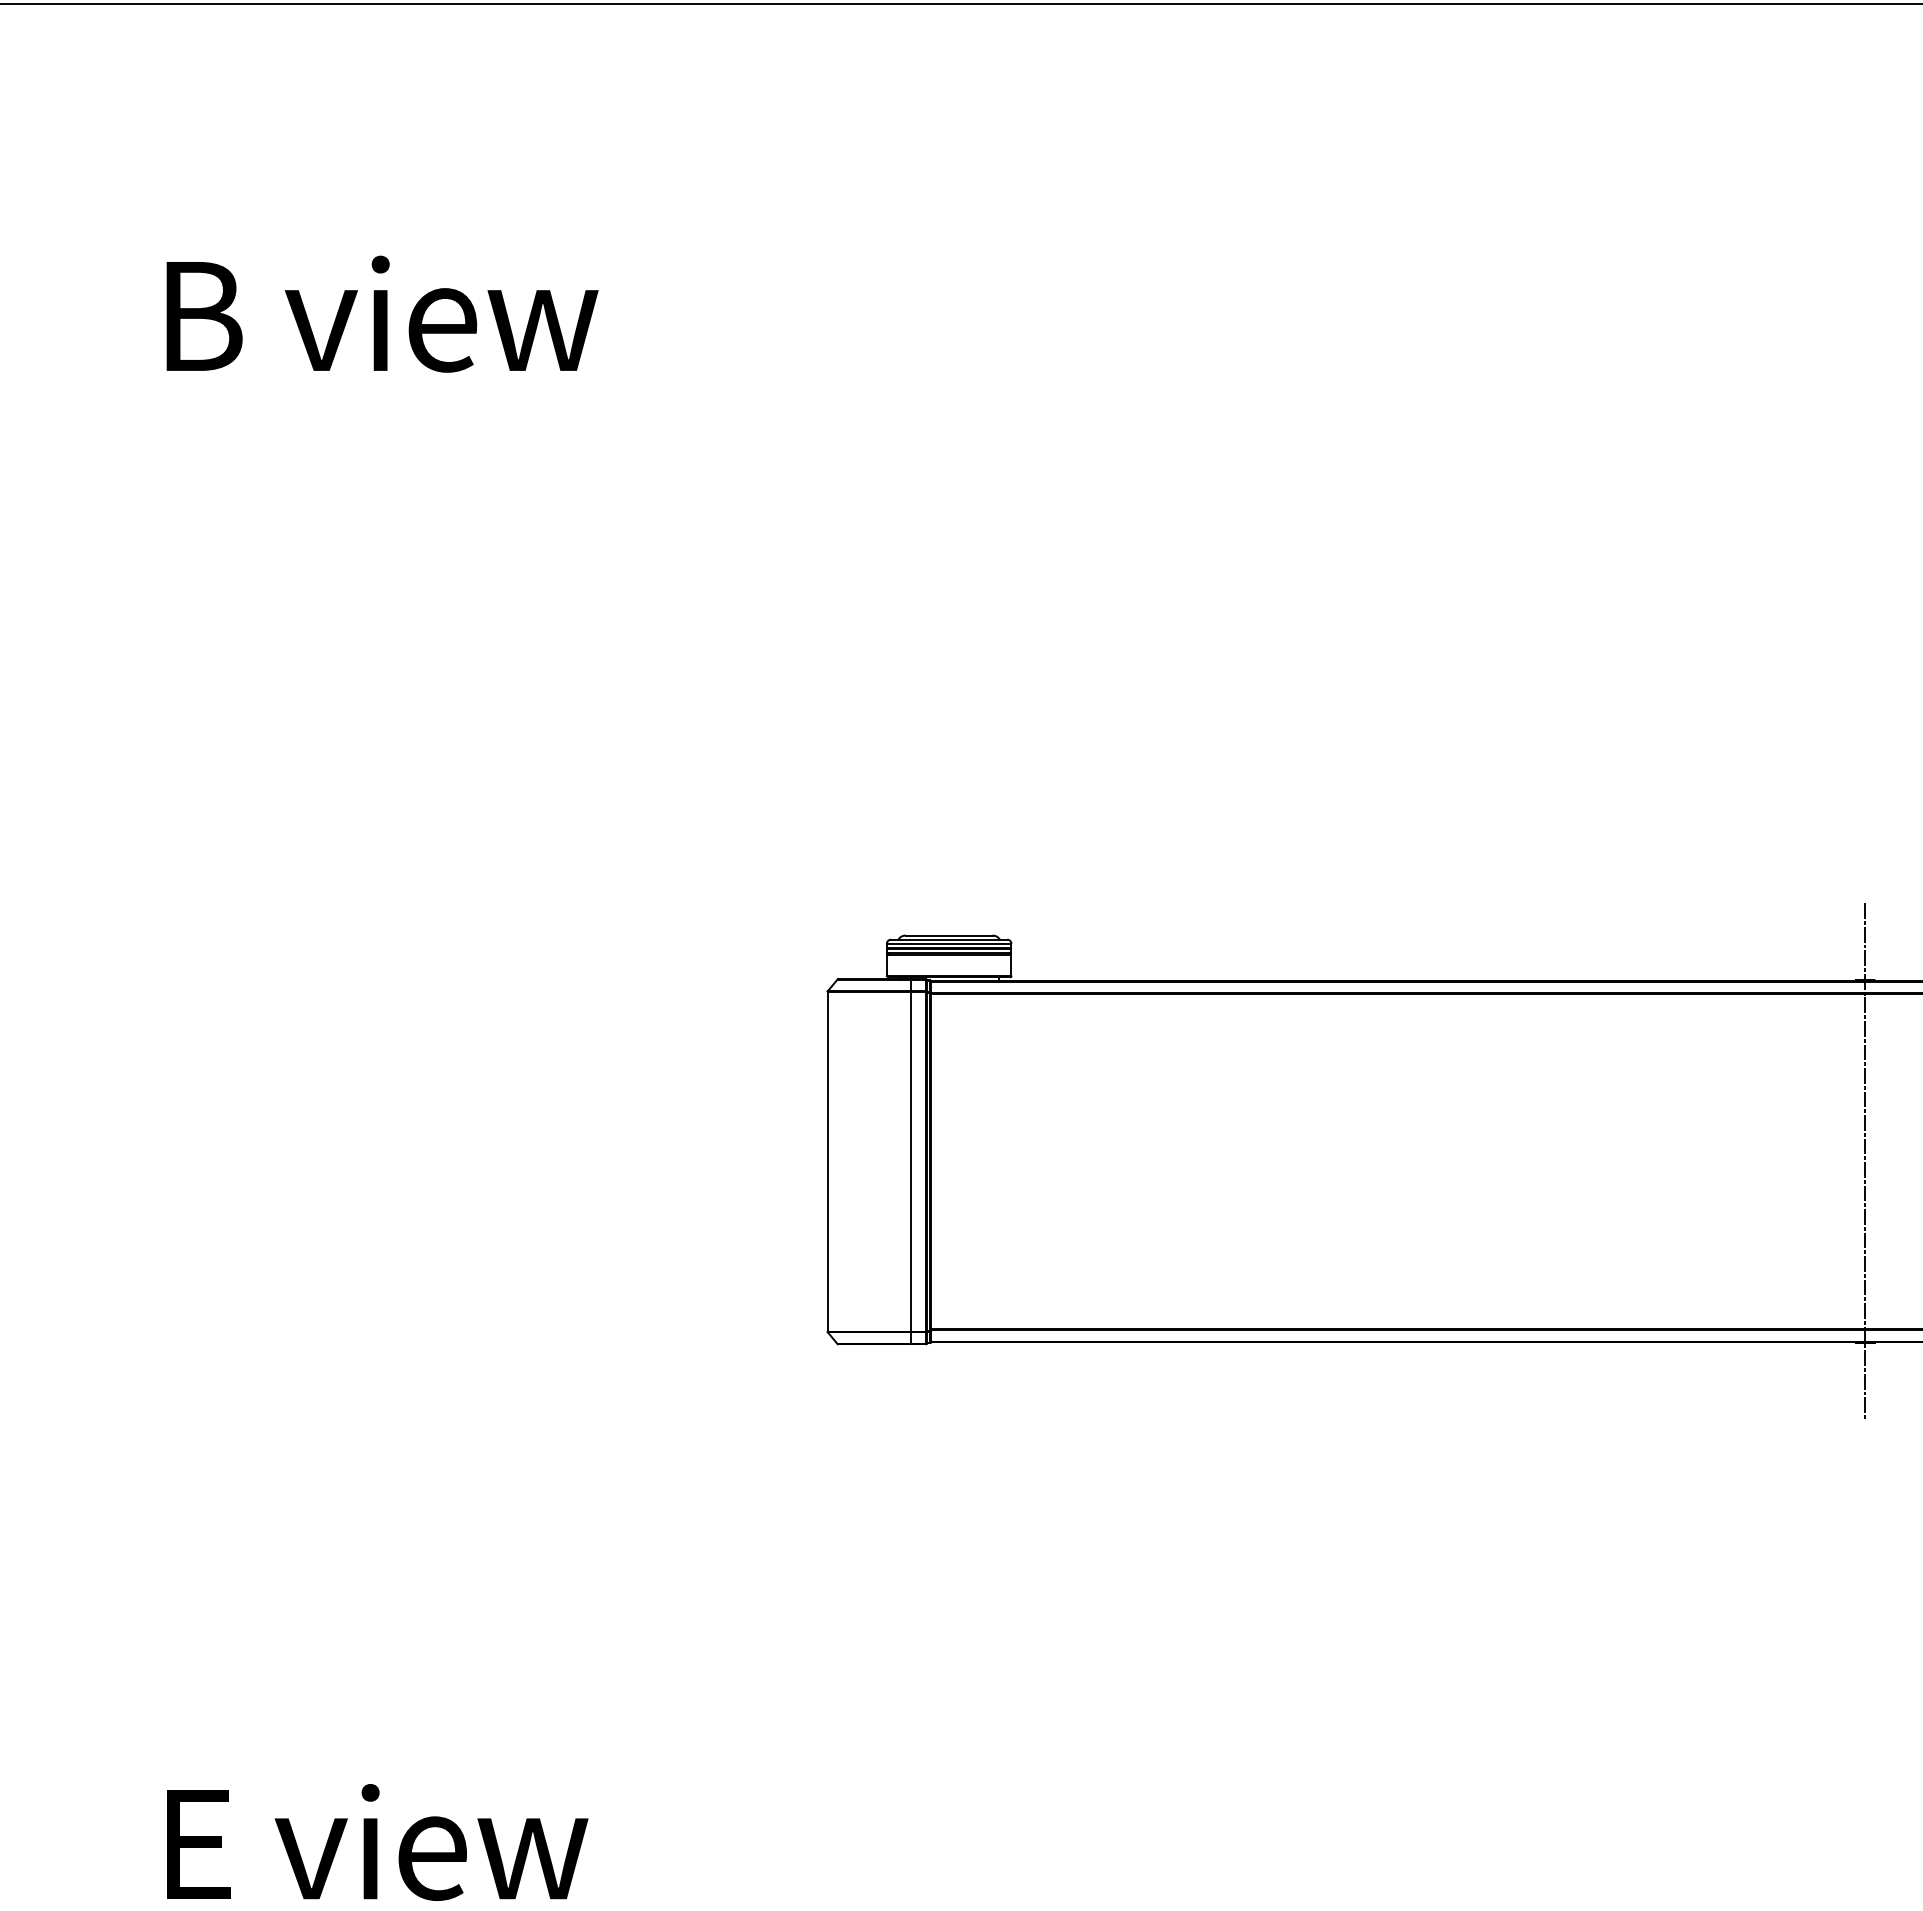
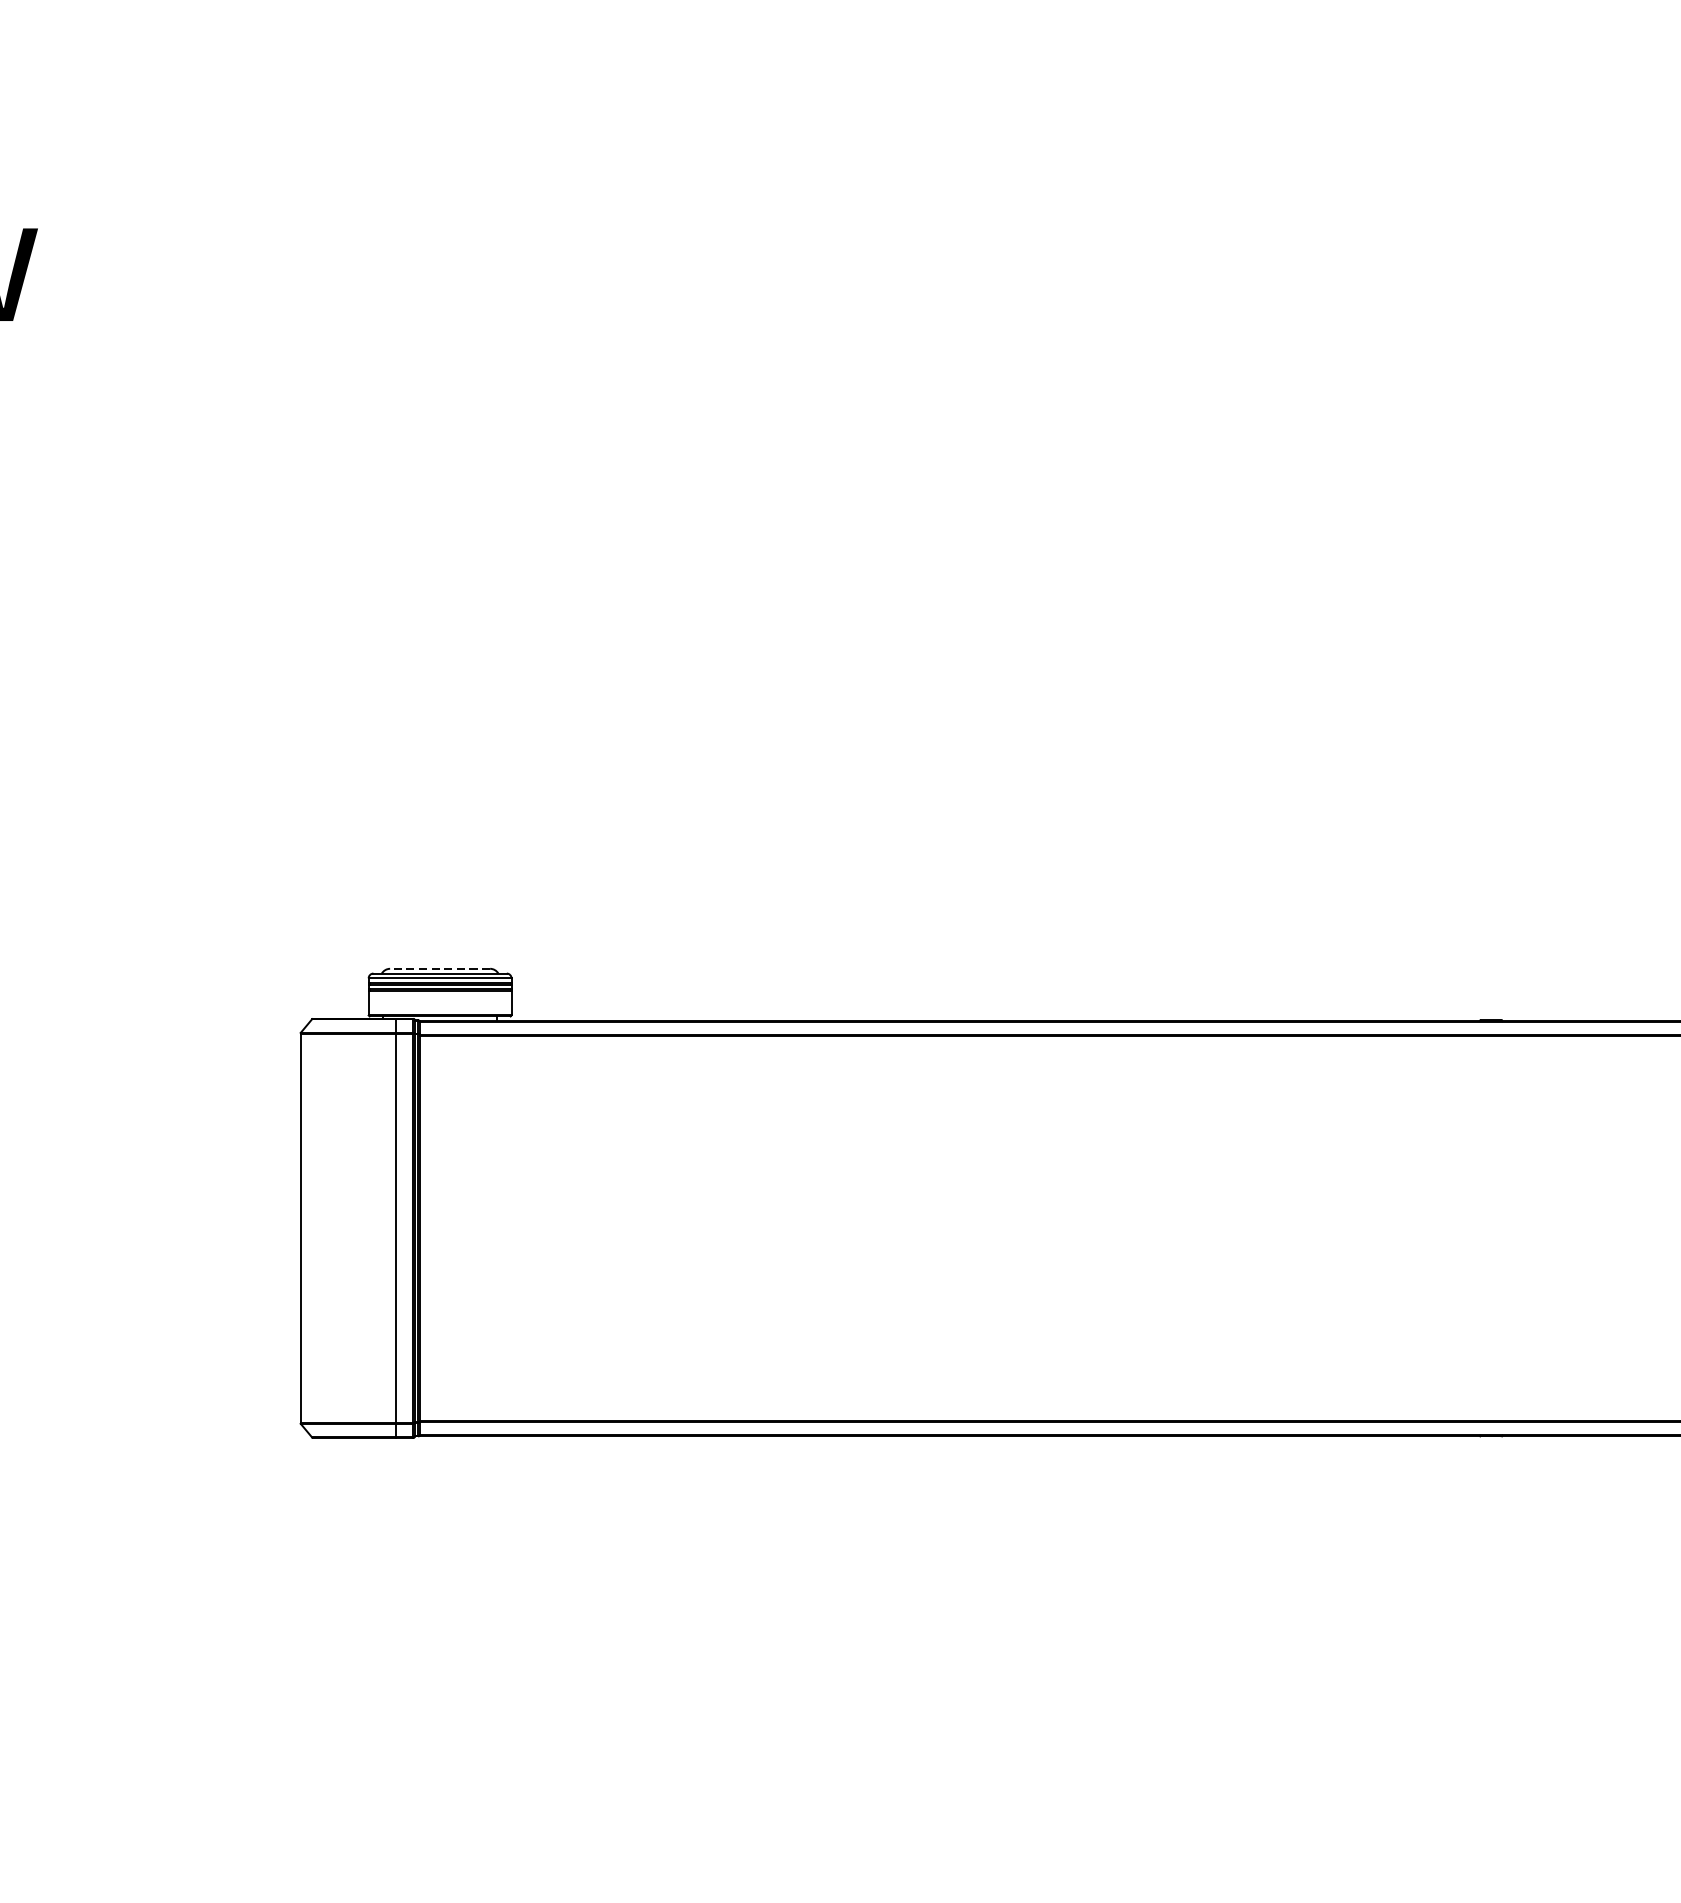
line: (949, 935) -> (440, 968), solid -> dashed
line: (1865, 1161) -> (1491, 1228), removed

